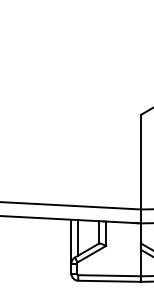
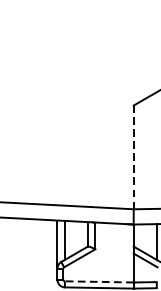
line: (141, 161) -> (134, 156), solid -> dashed
line: (109, 275) -> (99, 281), solid -> dashed

